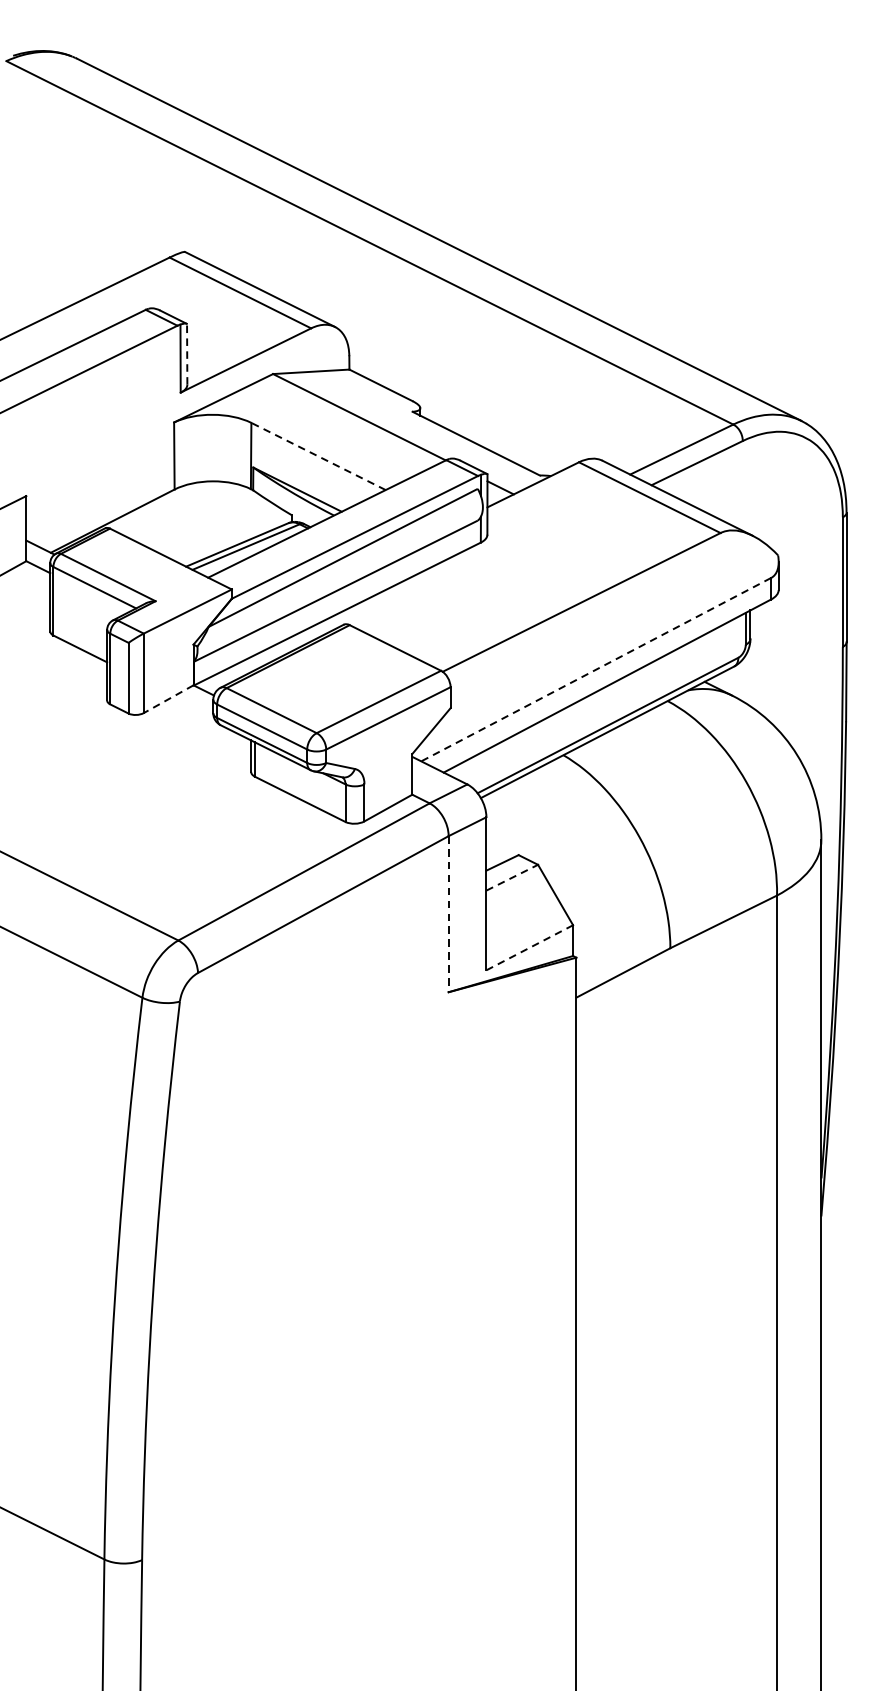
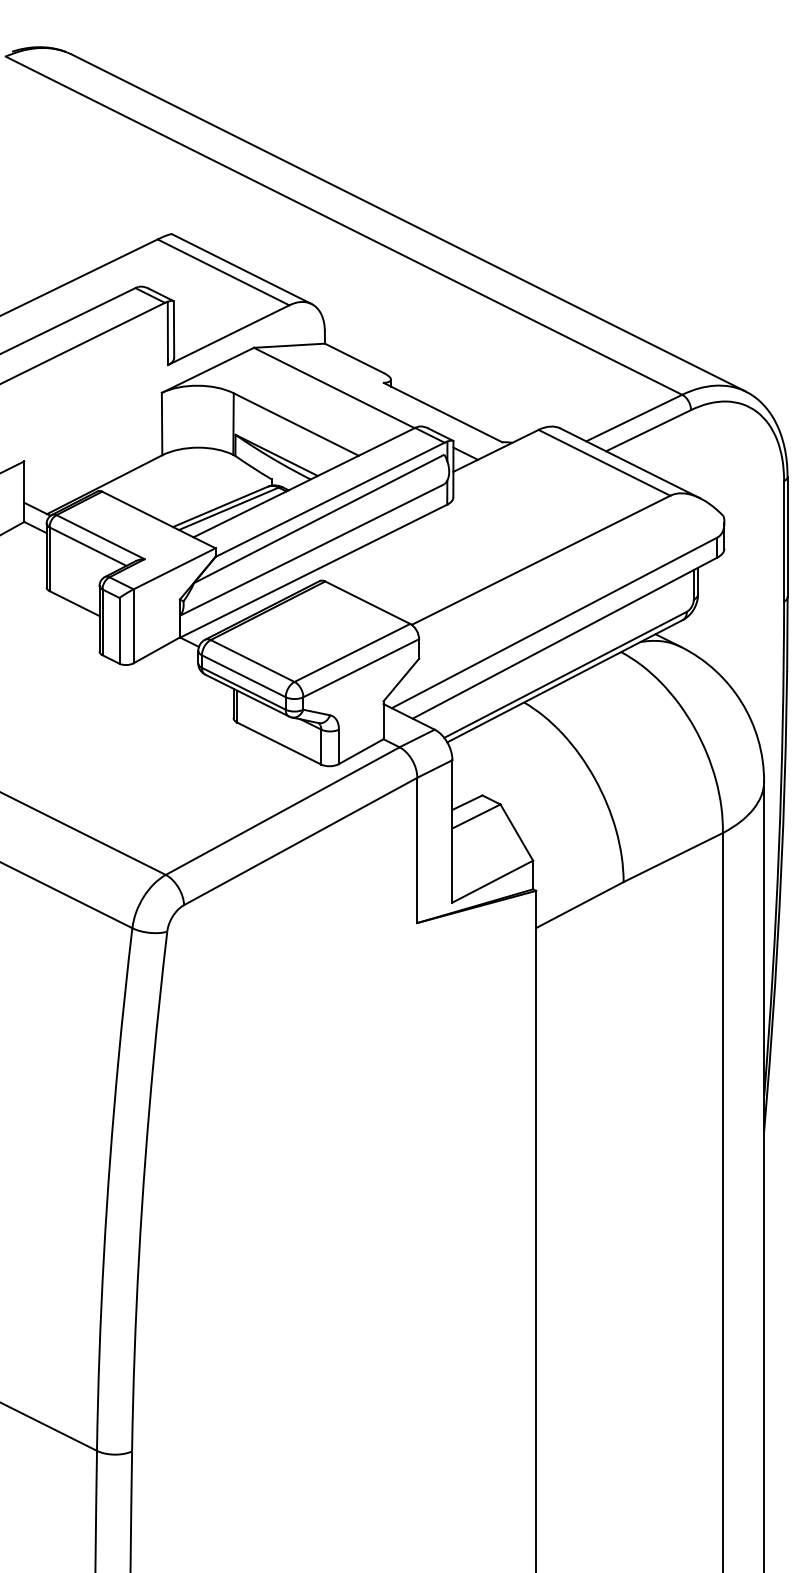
line: (187, 354) -> (174, 329), dashed -> solid
line: (318, 456) -> (296, 424), dashed -> solid
line: (596, 669) -> (554, 622), dashed -> solid
line: (168, 699) -> (156, 650), dashed -> solid
line: (512, 877) -> (476, 816), dashed -> solid
line: (448, 914) -> (417, 850), dashed -> solid
line: (530, 947) -> (493, 881), dashed -> solid

